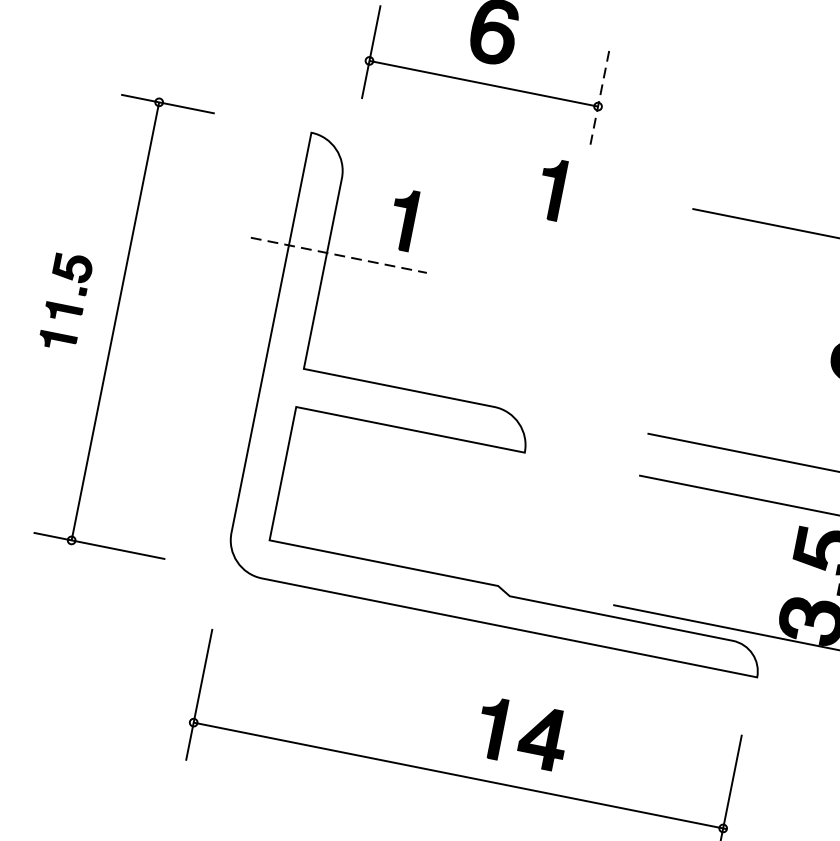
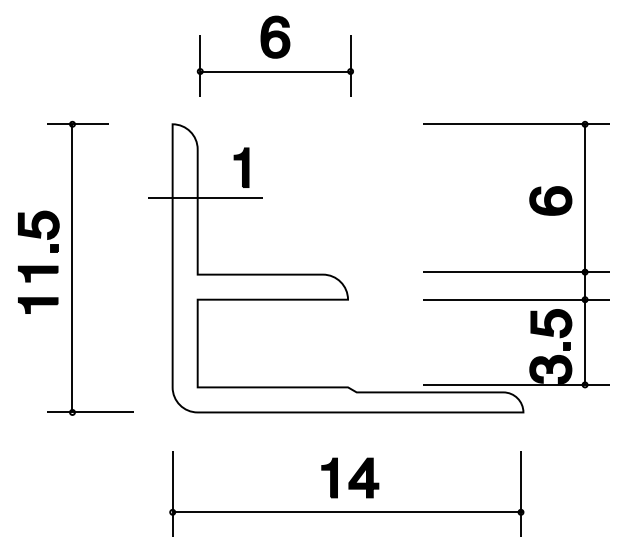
line: (599, 97) -> (350, 65), dashed -> solid
part: (551, 188) -> (331, 129), removed
line: (338, 255) -> (205, 198), dashed -> solid
part: (65, 300) -> (38, 261), size x1.67
part: (523, 733) -> (350, 477), moved

